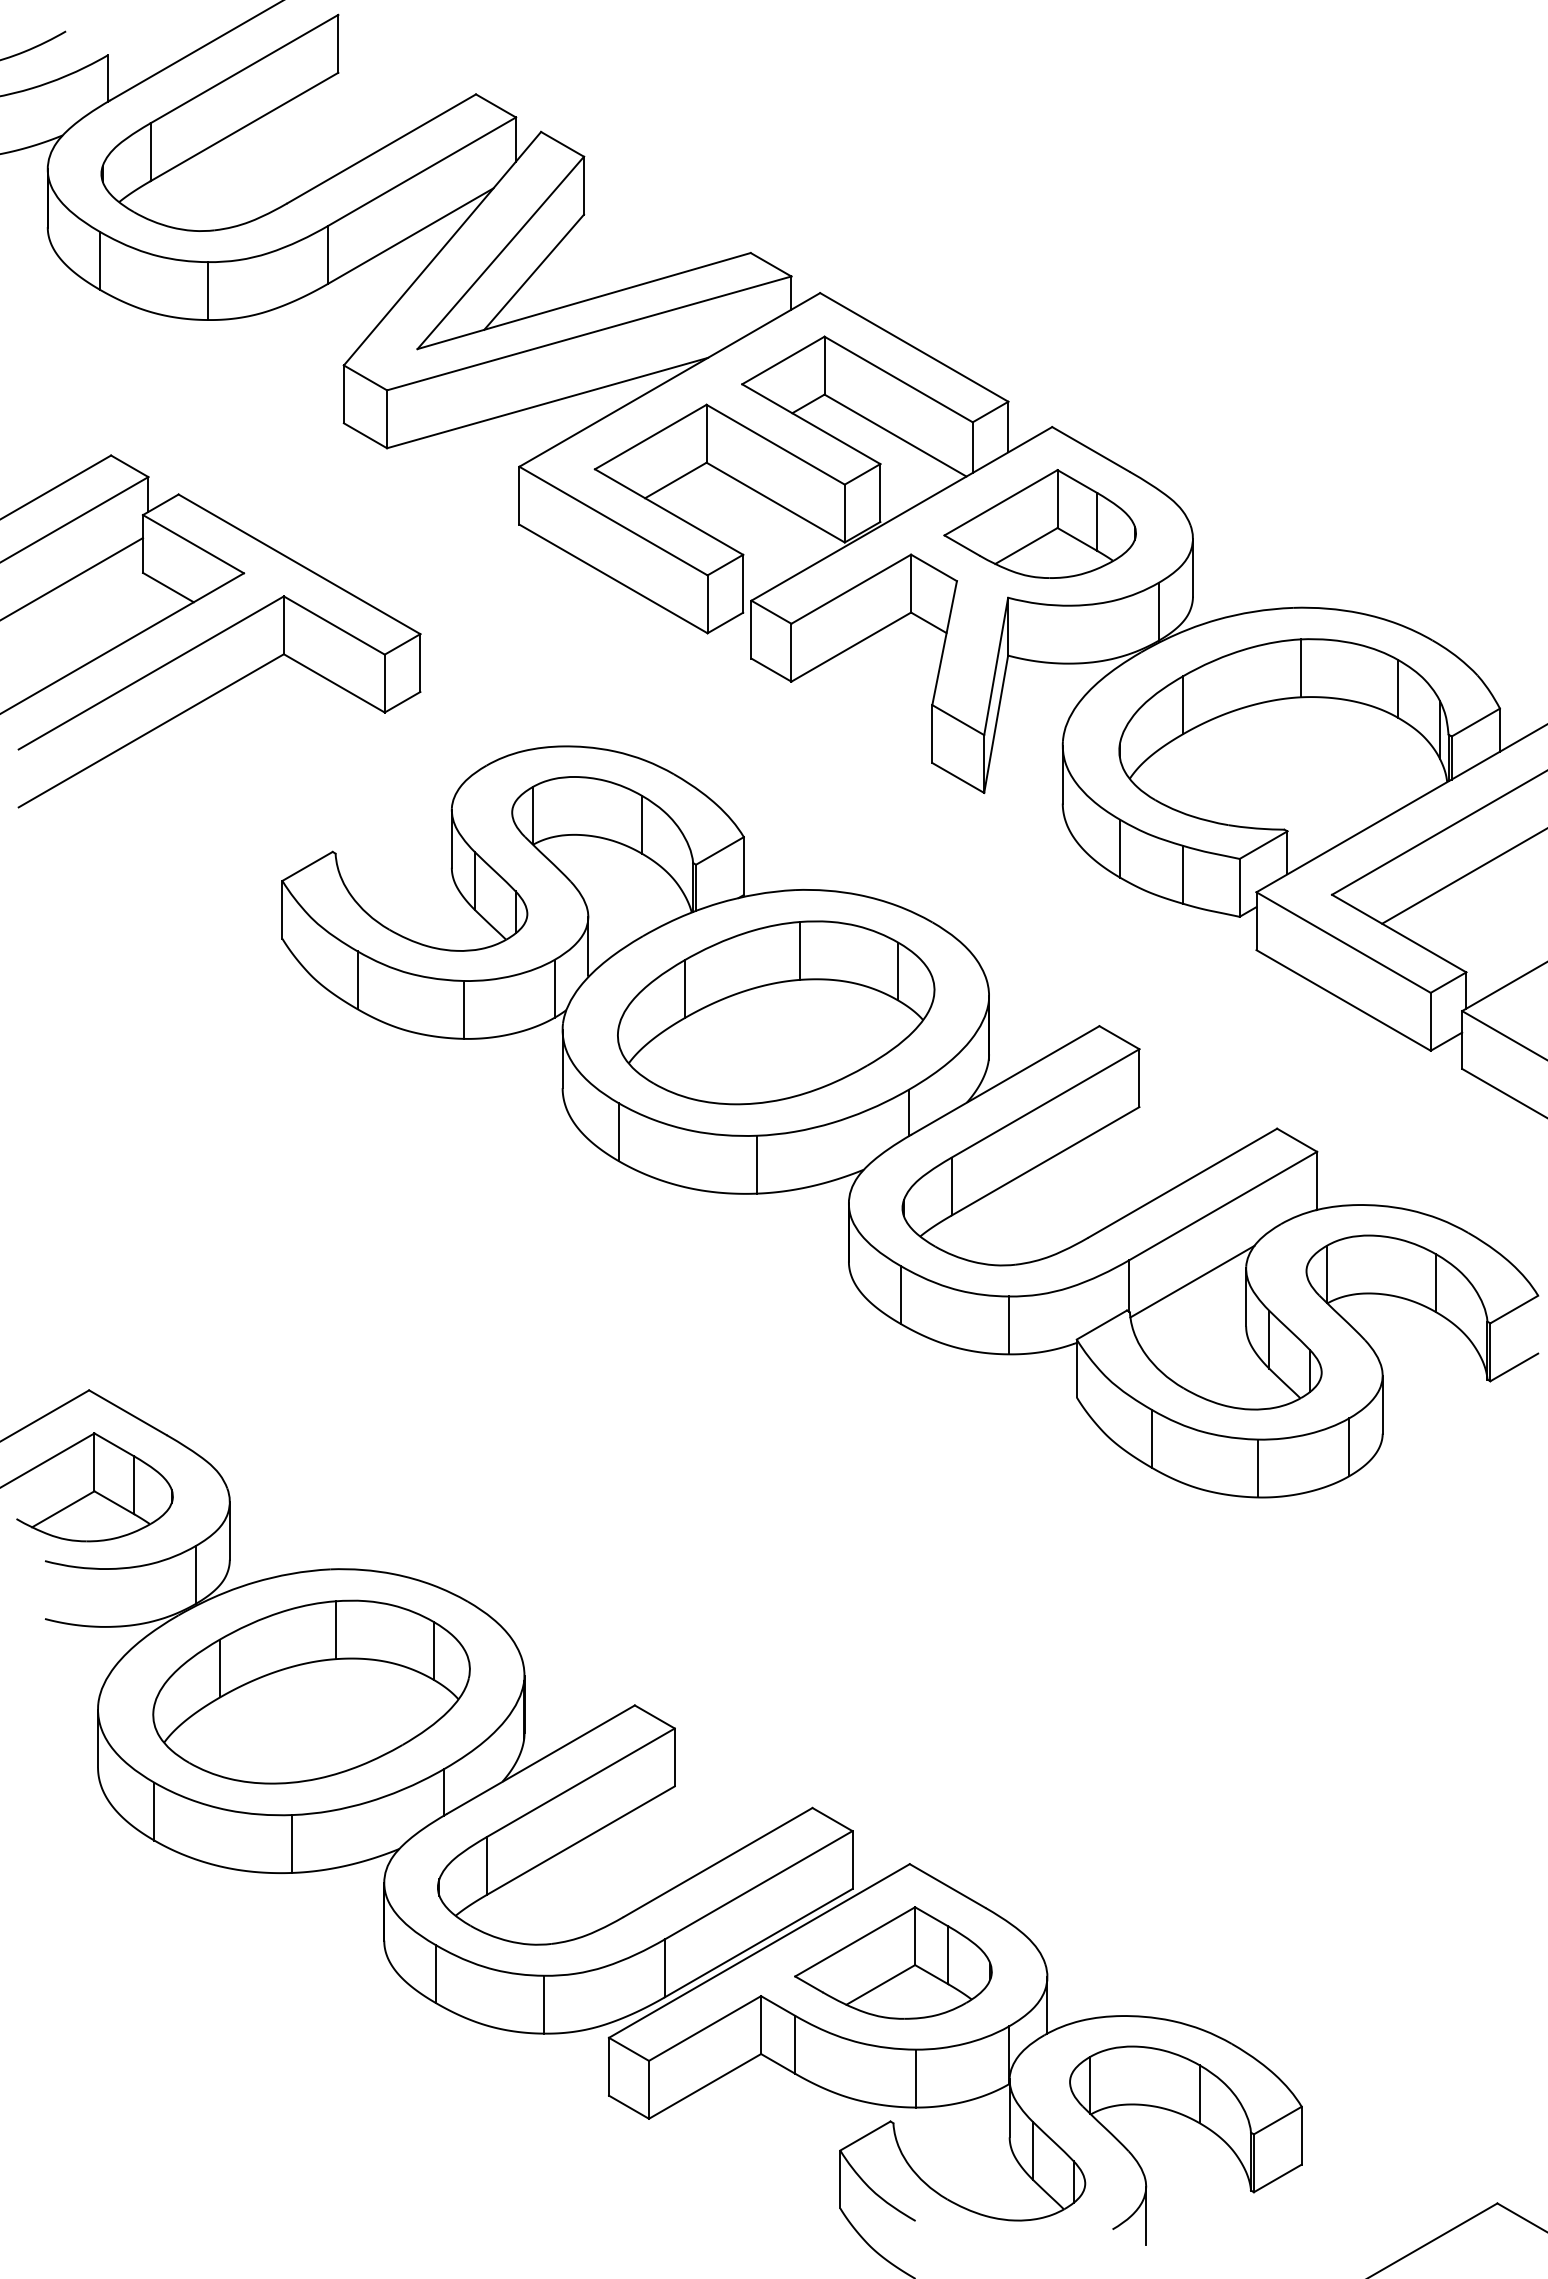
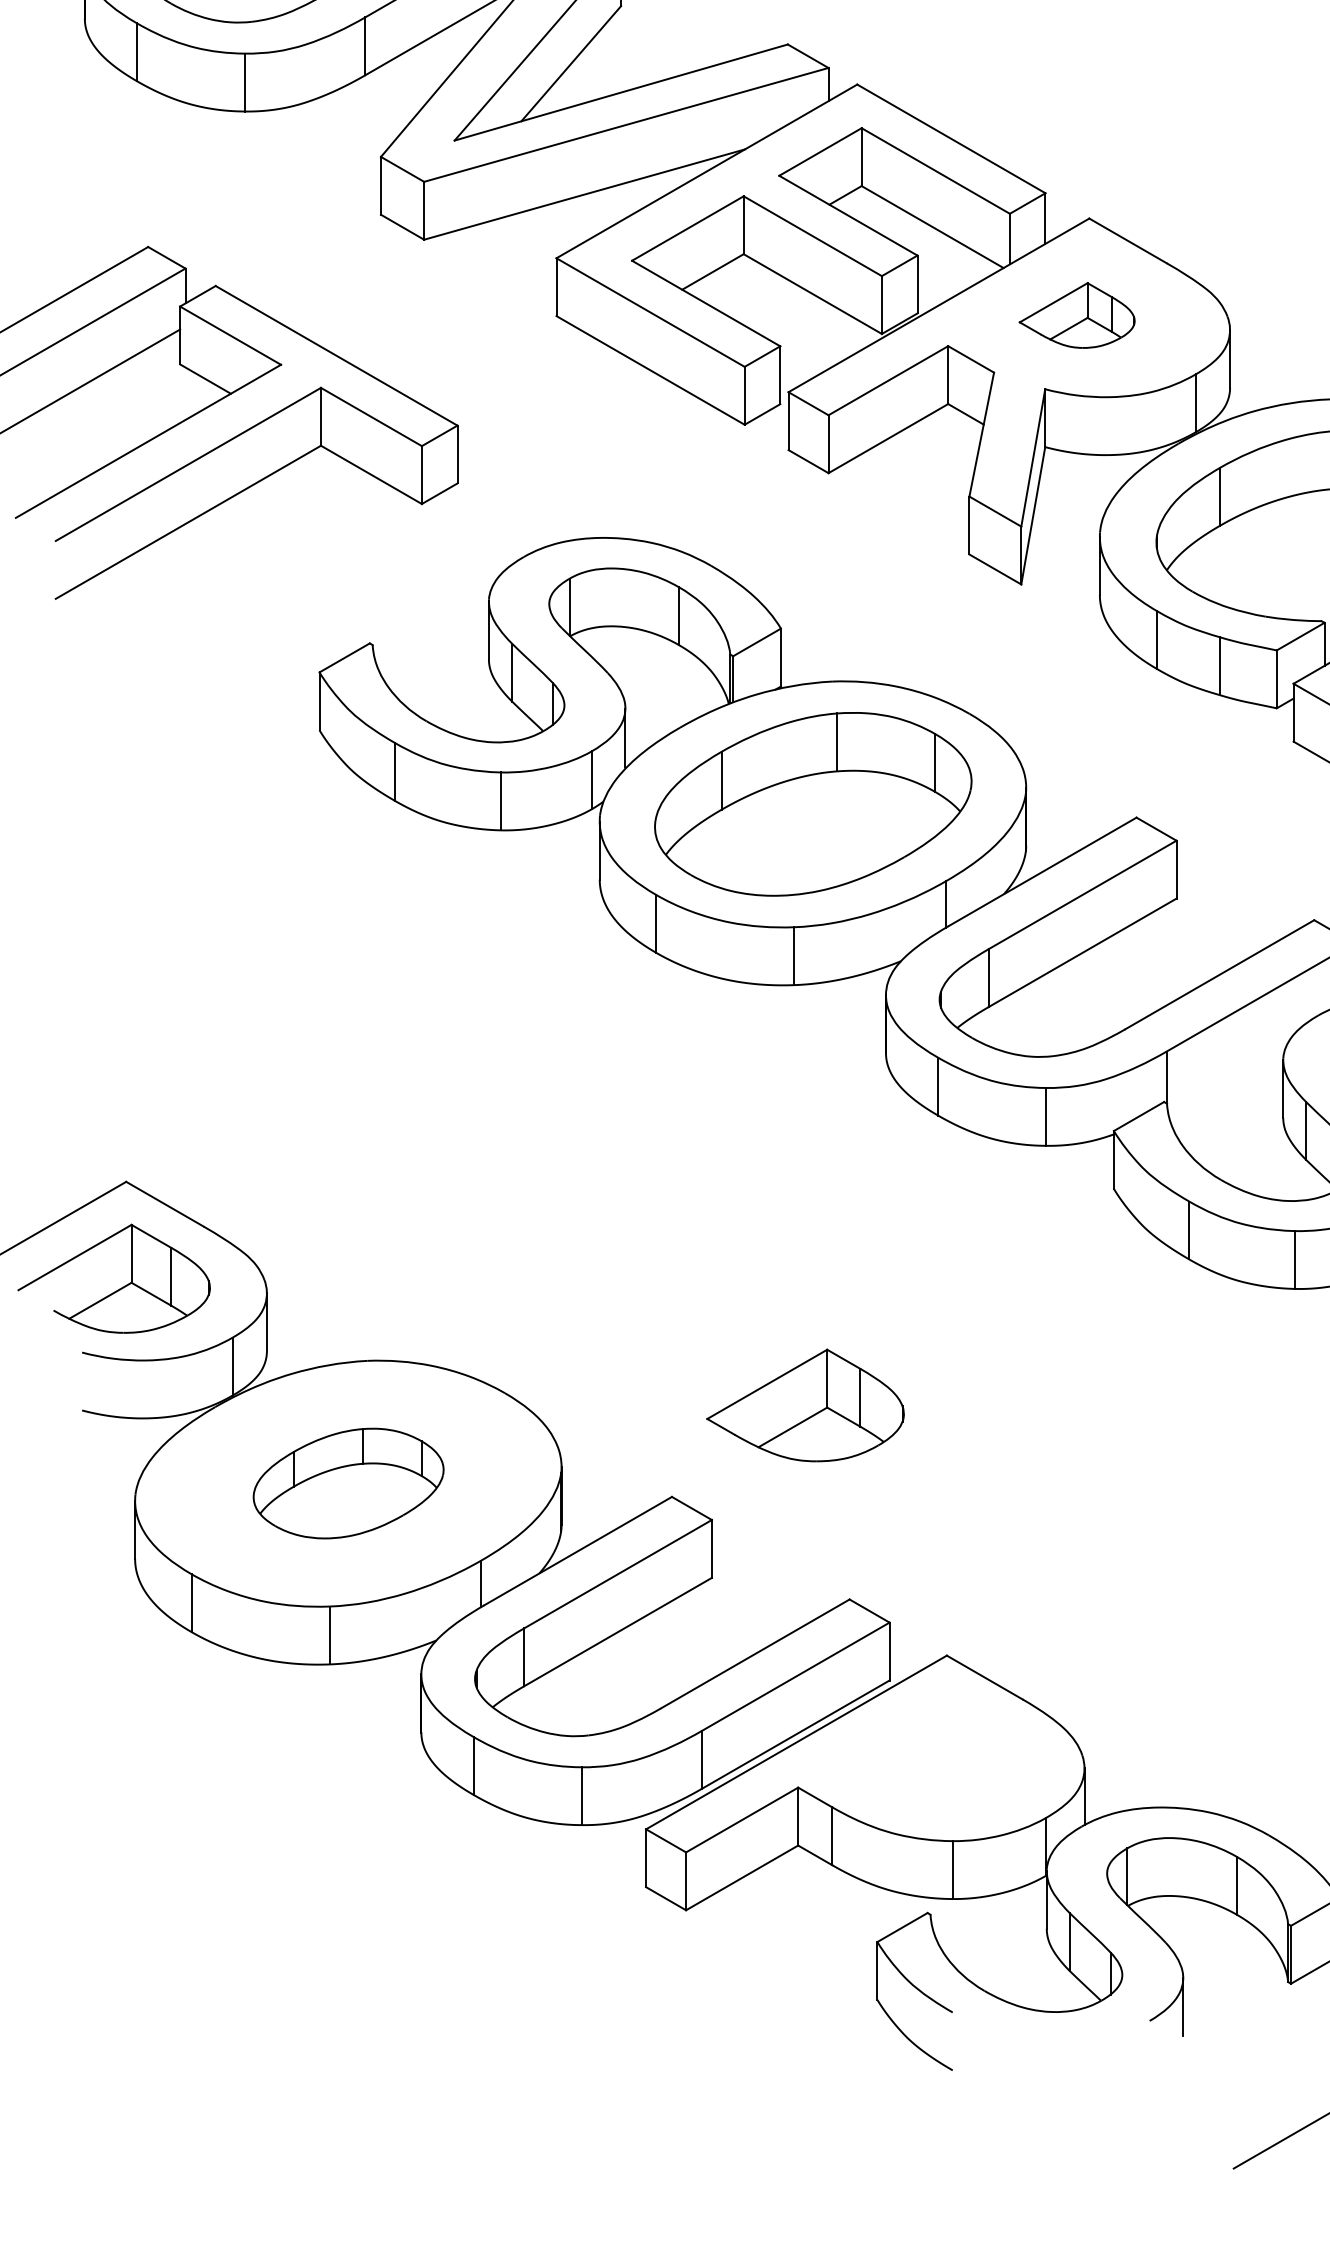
part: (1039, 523) -> (1076, 314), size x0.6
line: (1192, 1281) -> (1229, 1072), removed
part: (311, 1691) -> (348, 1482), size x0.6
part: (893, 1962) -> (805, 1404), moved

